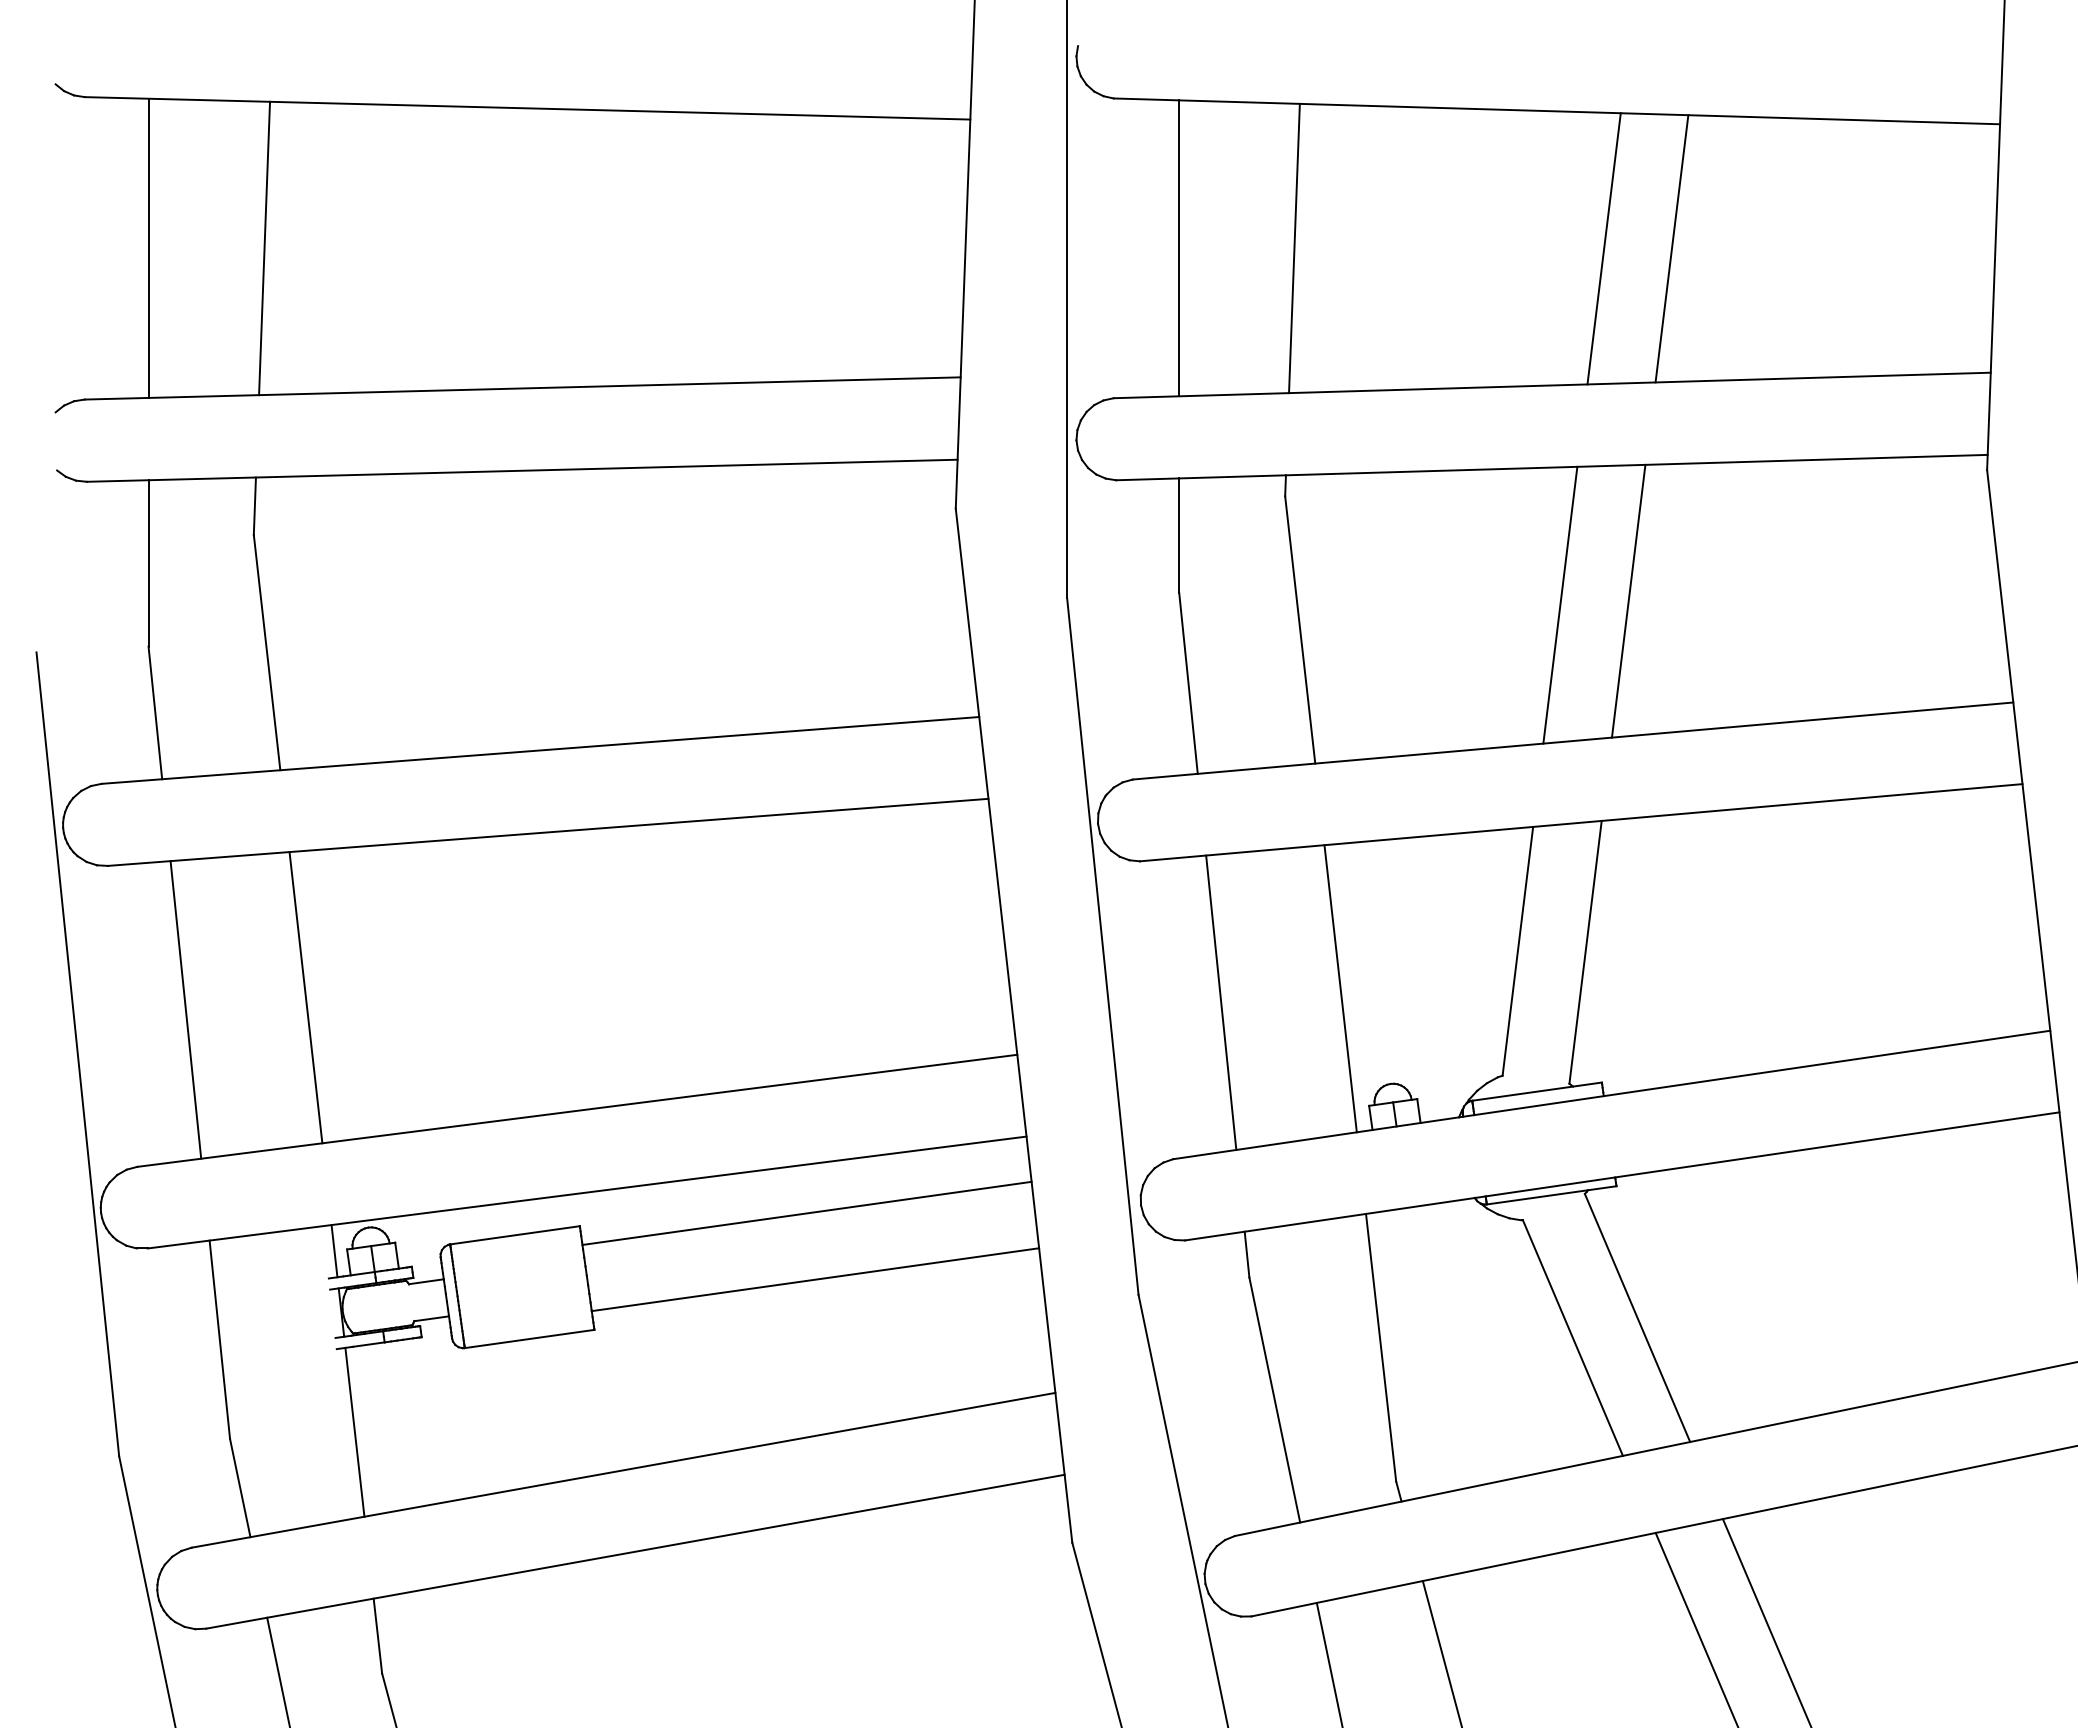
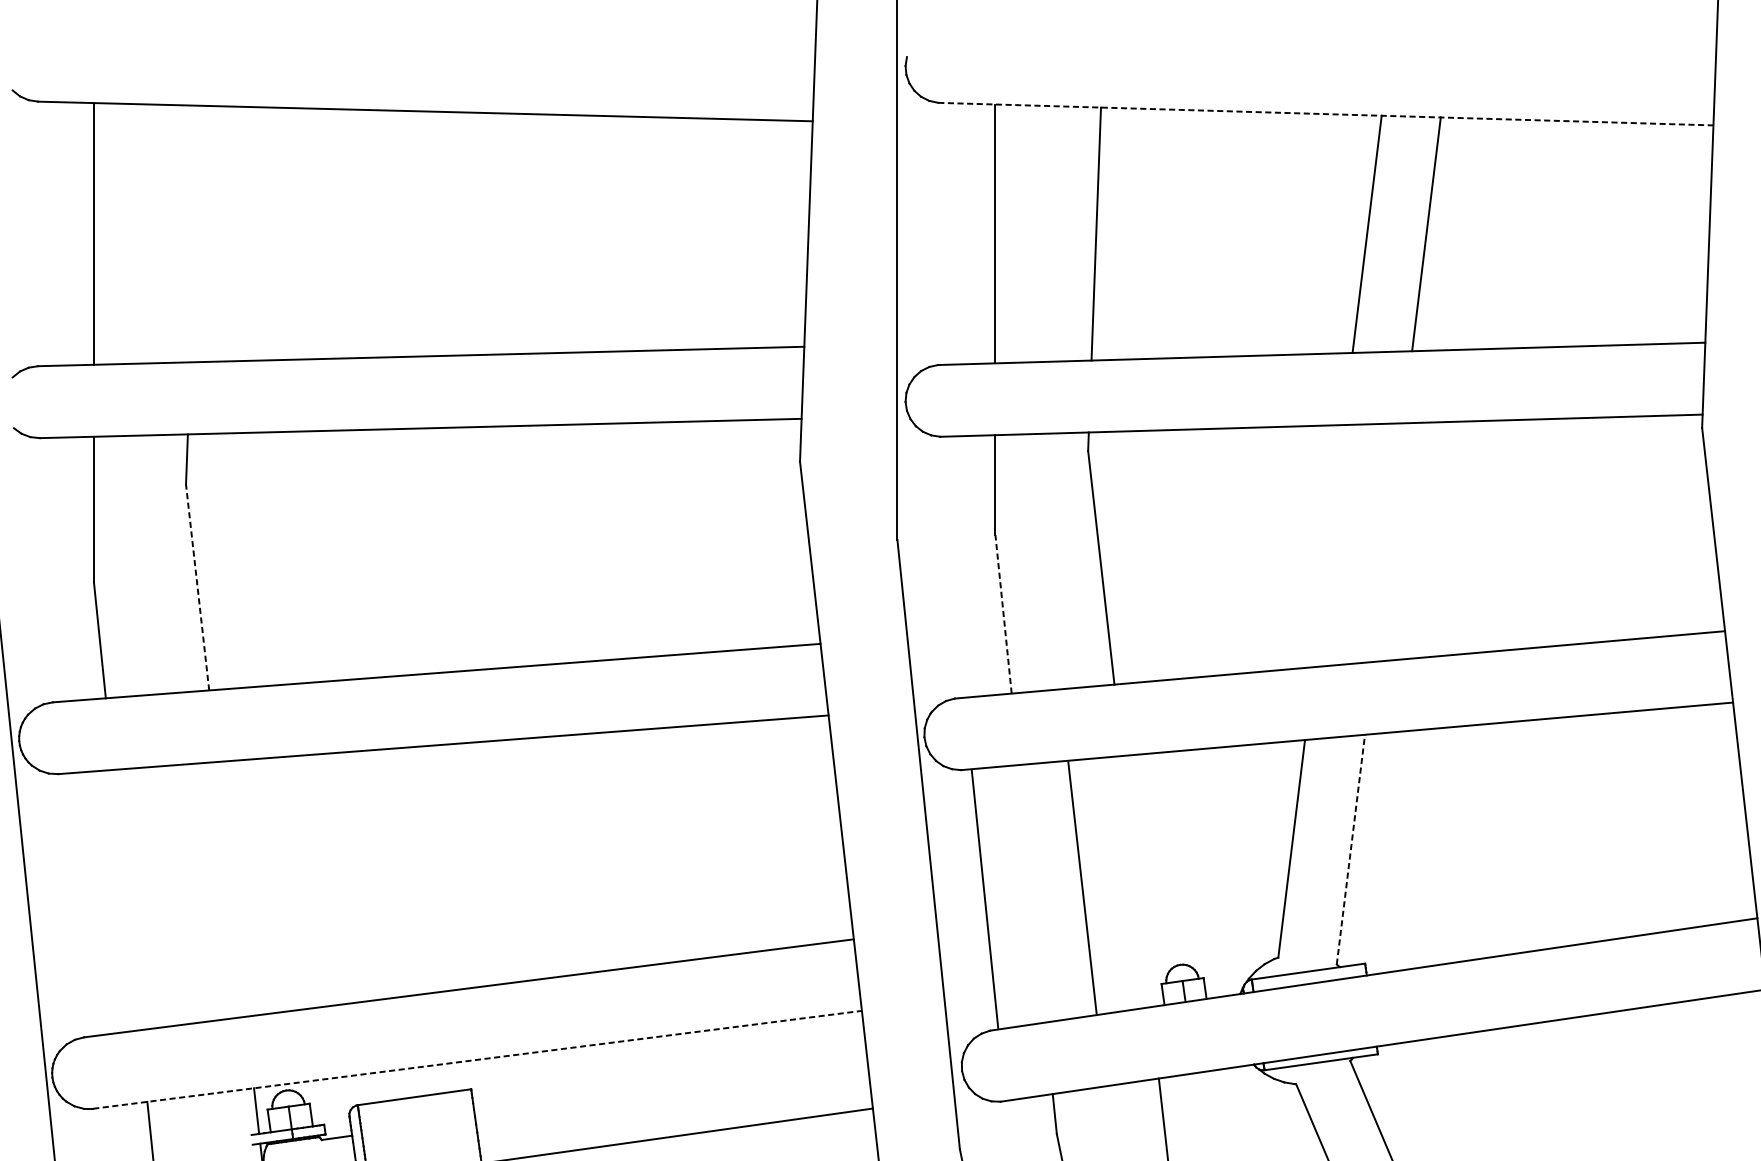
line: (1557, 111) -> (1326, 114), solid -> dashed
line: (264, 248) -> (195, 234), removed
line: (1628, 600) -> (1388, 541), removed
line: (1560, 604) -> (1328, 545), removed
line: (267, 652) -> (197, 587), solid -> dashed
line: (1188, 682) -> (1003, 613), solid -> dashed
line: (1585, 951) -> (1350, 848), solid -> dashed
line: (1340, 988) -> (1082, 887), moved
line: (305, 997) -> (231, 889), removed
line: (1221, 1002) -> (985, 898), moved
line: (185, 1009) -> (126, 899), removed
line: (587, 1192) -> (477, 1059), solid -> dashed
line: (806, 1212) -> (669, 1077), removed

